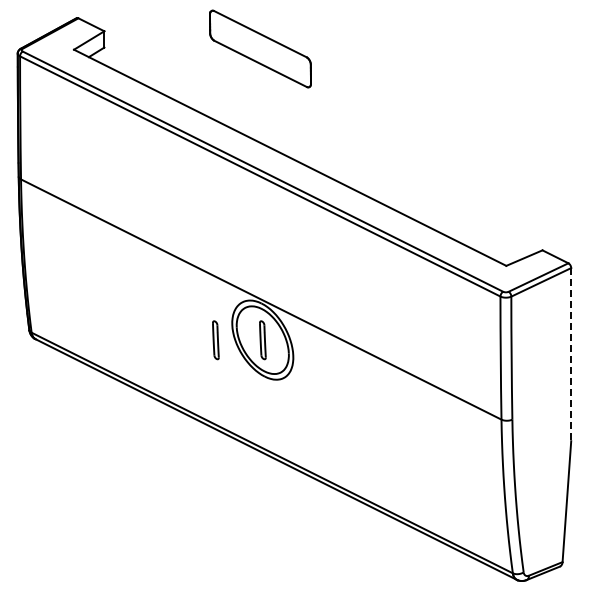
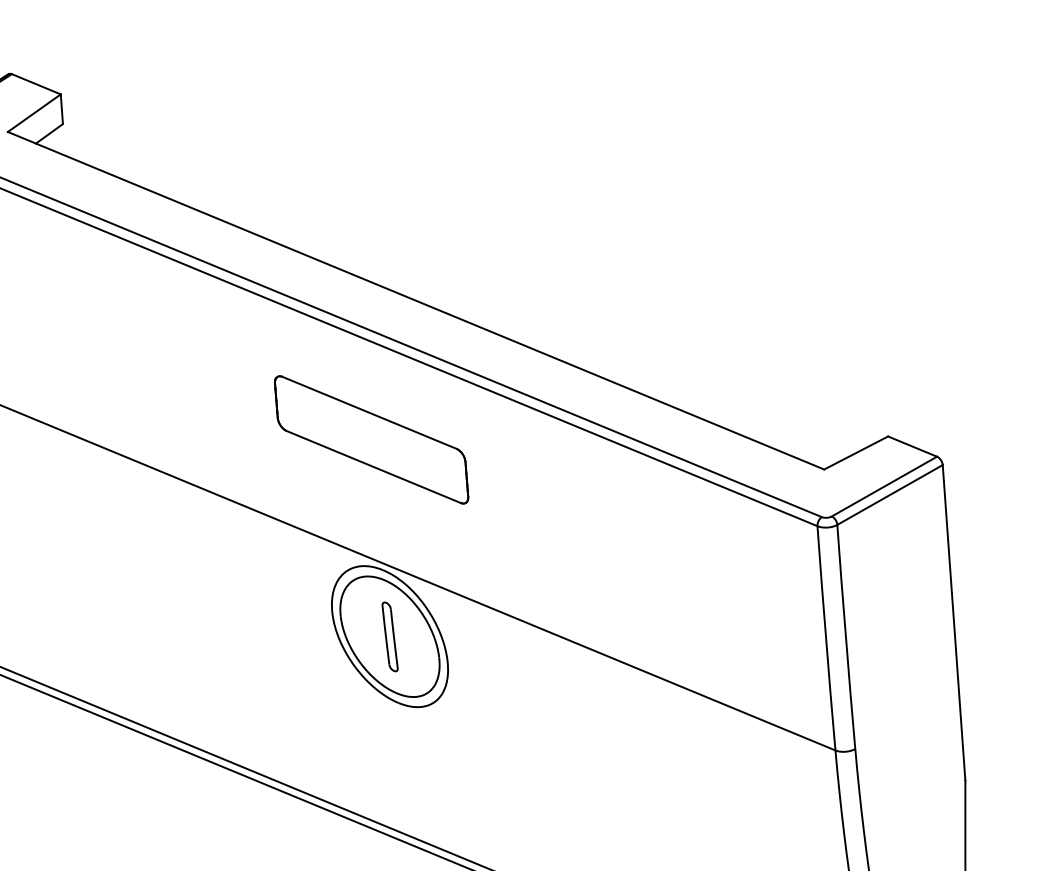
part: (260, 48) -> (371, 438), moved
part: (215, 340) -> (303, 643), removed
line: (571, 354) -> (954, 622), dashed -> solid

